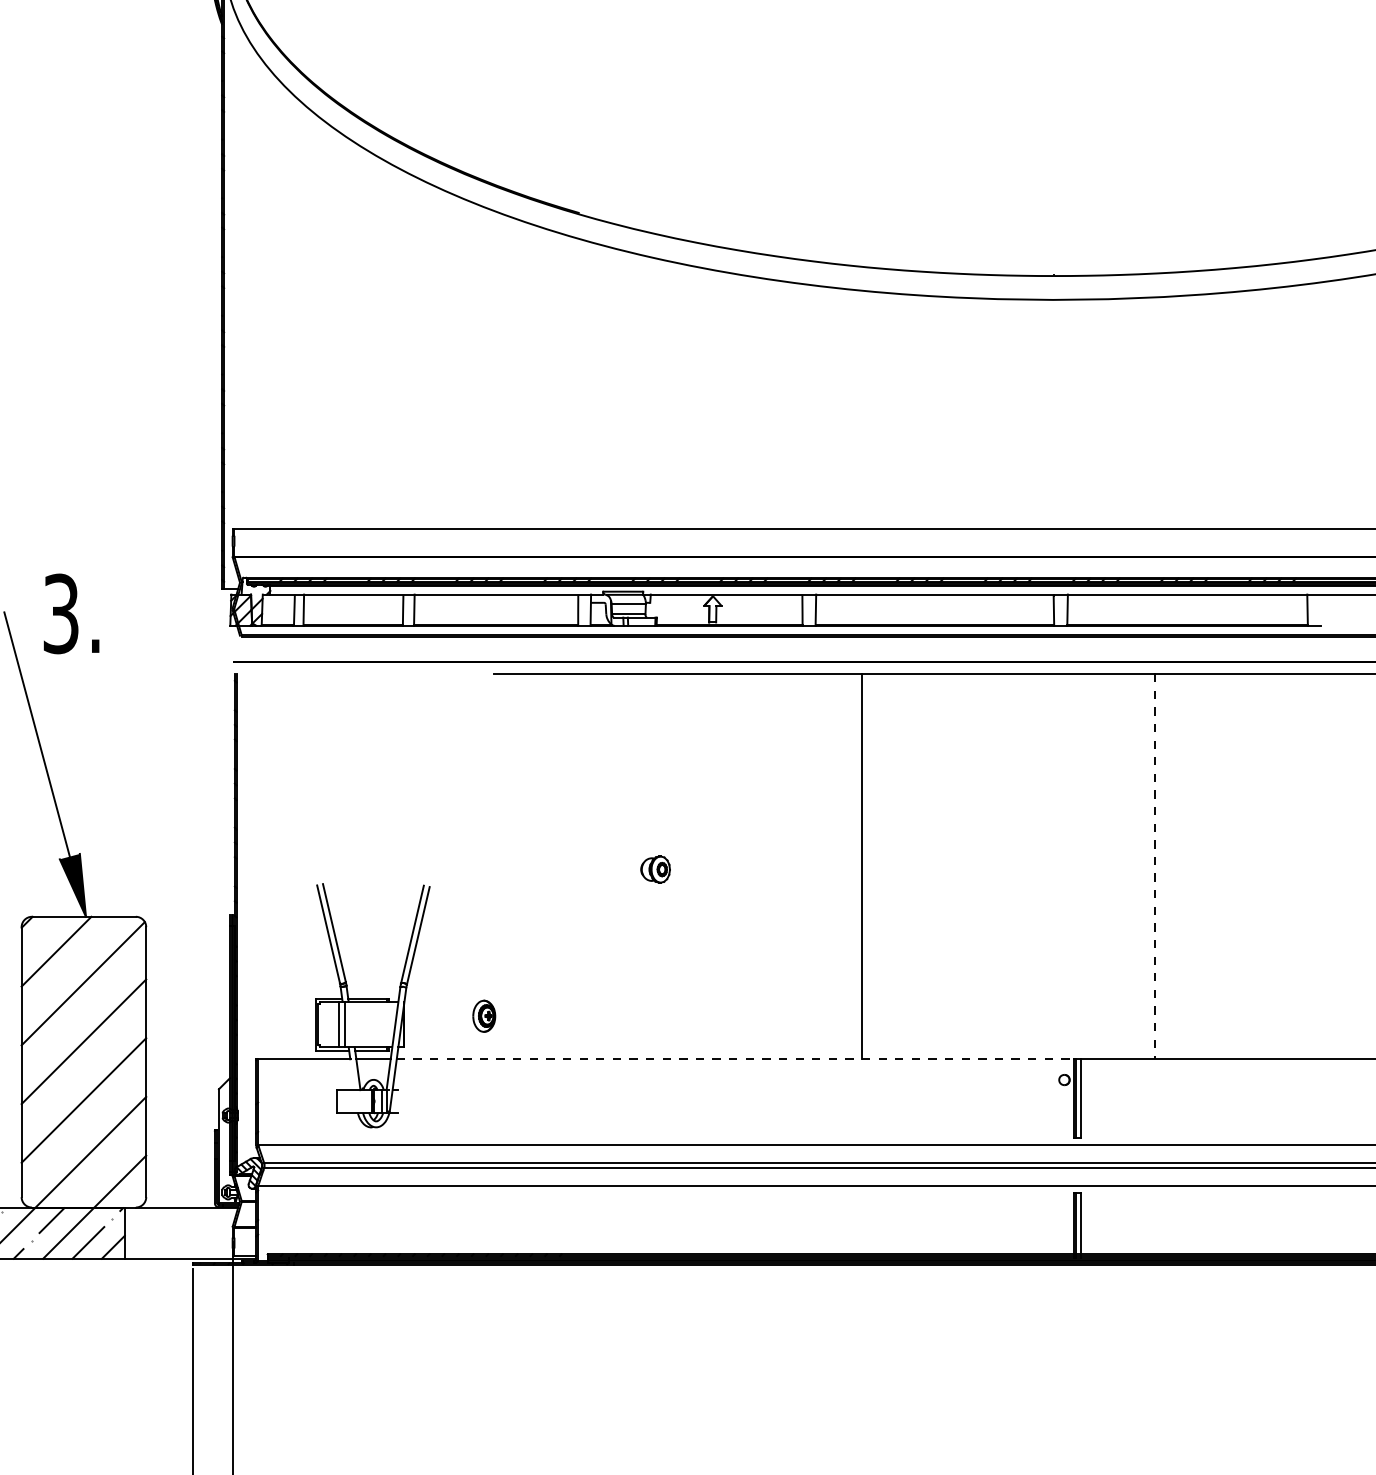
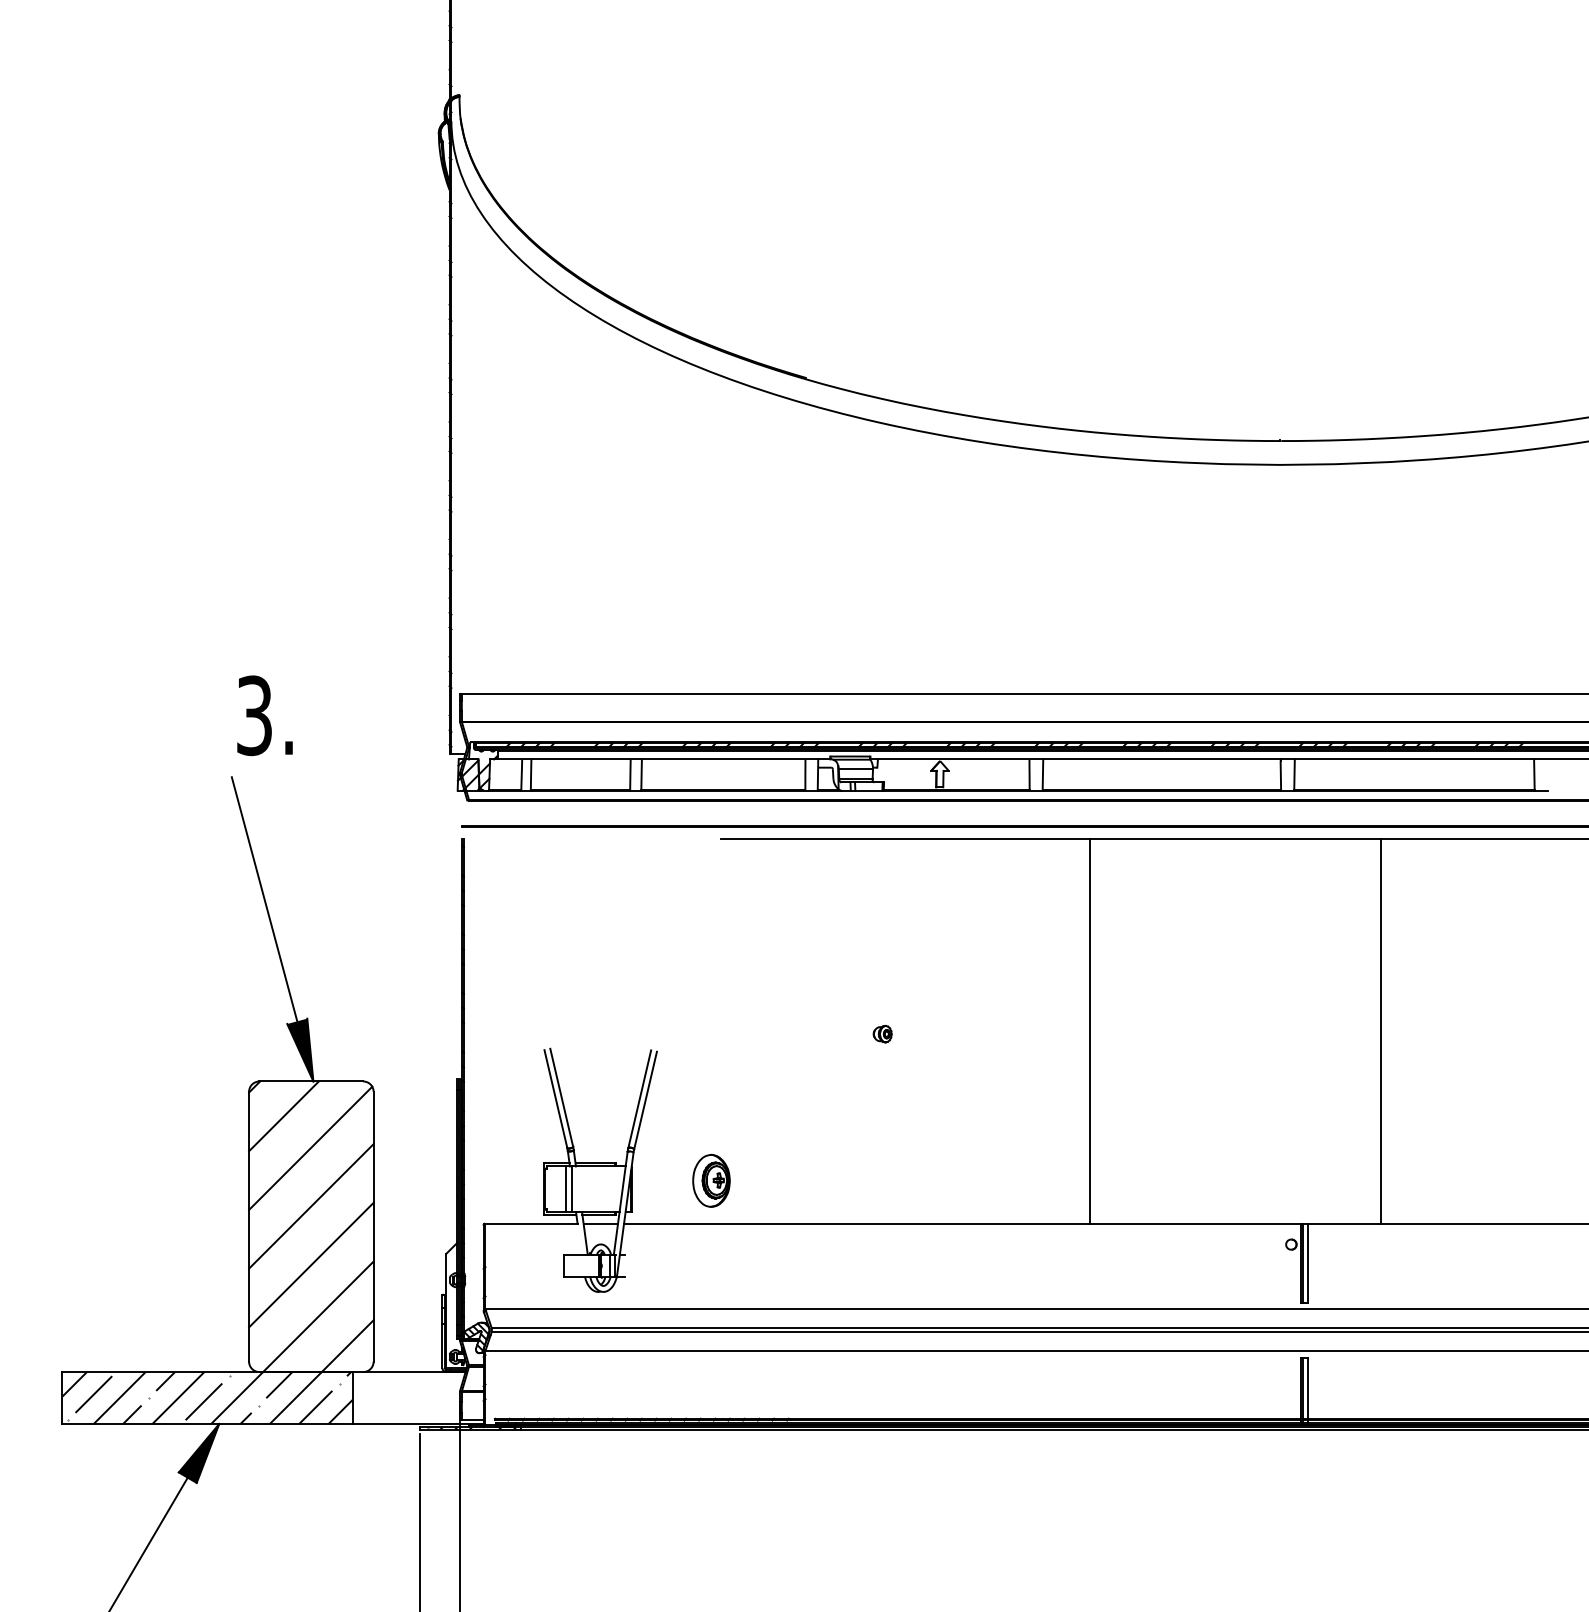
text: (71, 613) -> (264, 715), moved
line: (1154, 866) -> (1381, 1031), dashed -> solid
part: (655, 868) -> (882, 1033), size x0.62
part: (484, 1015) -> (711, 1180), size x1.67
line: (735, 1058) -> (962, 1223), dashed -> solid

